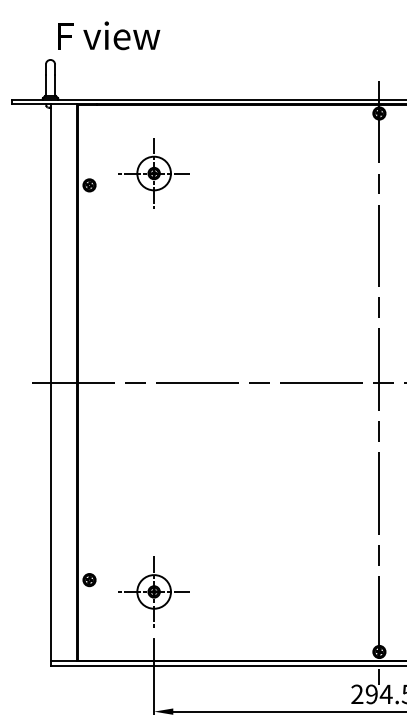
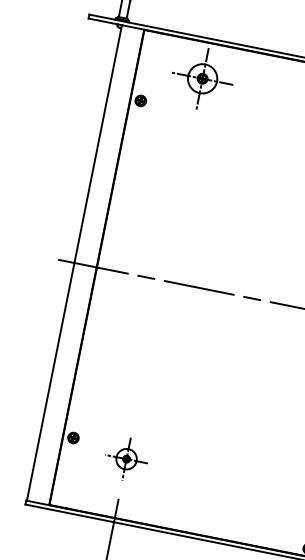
part: (153, 173) -> (202, 78), moved
part: (153, 591) -> (126, 458), size x0.7

